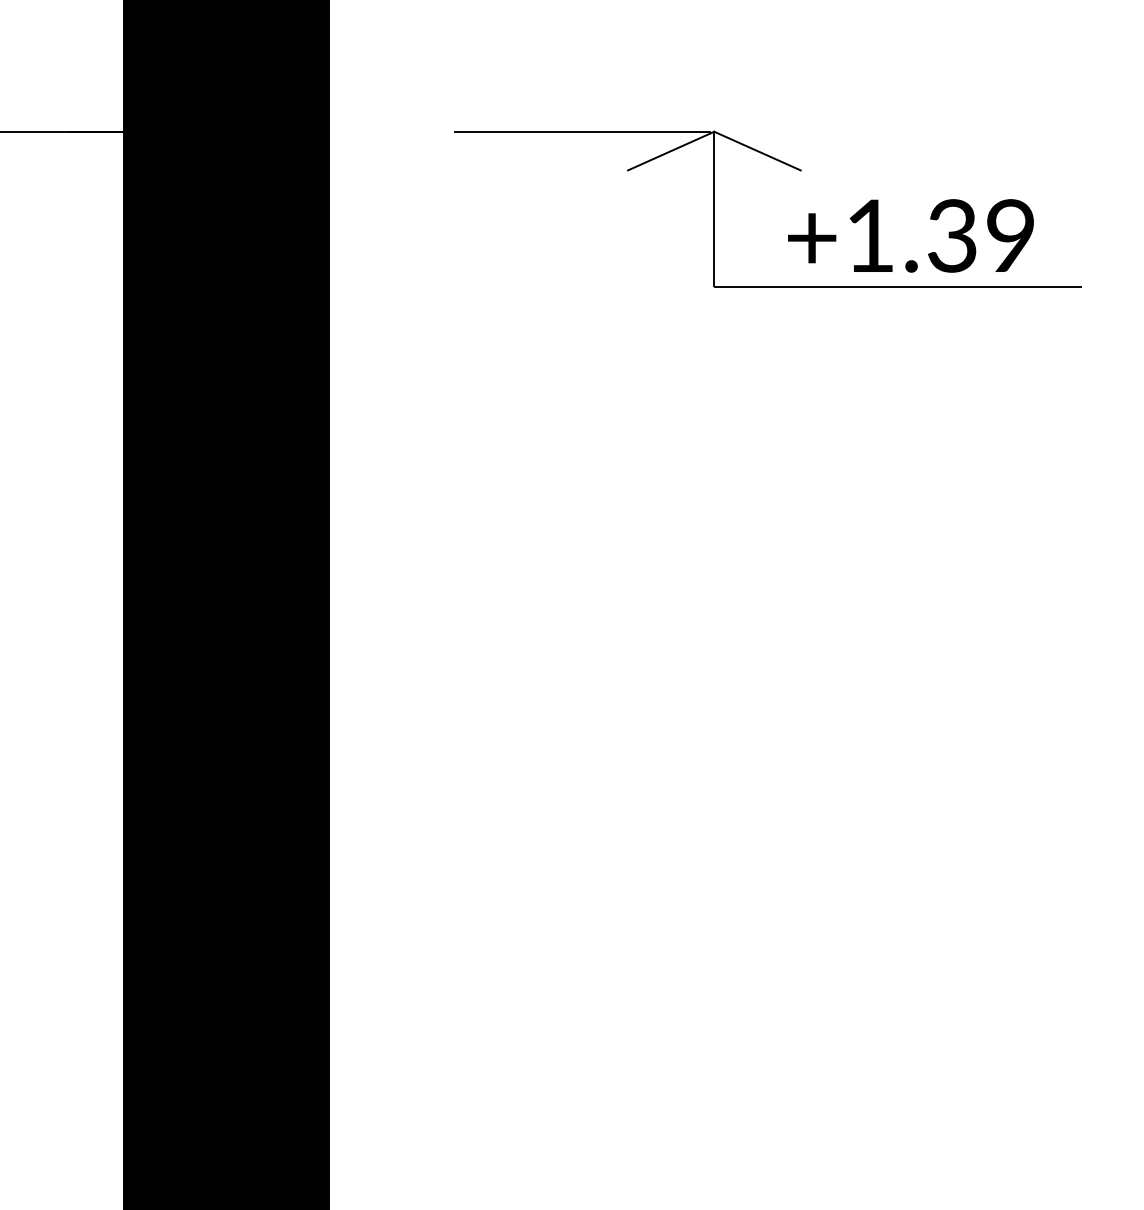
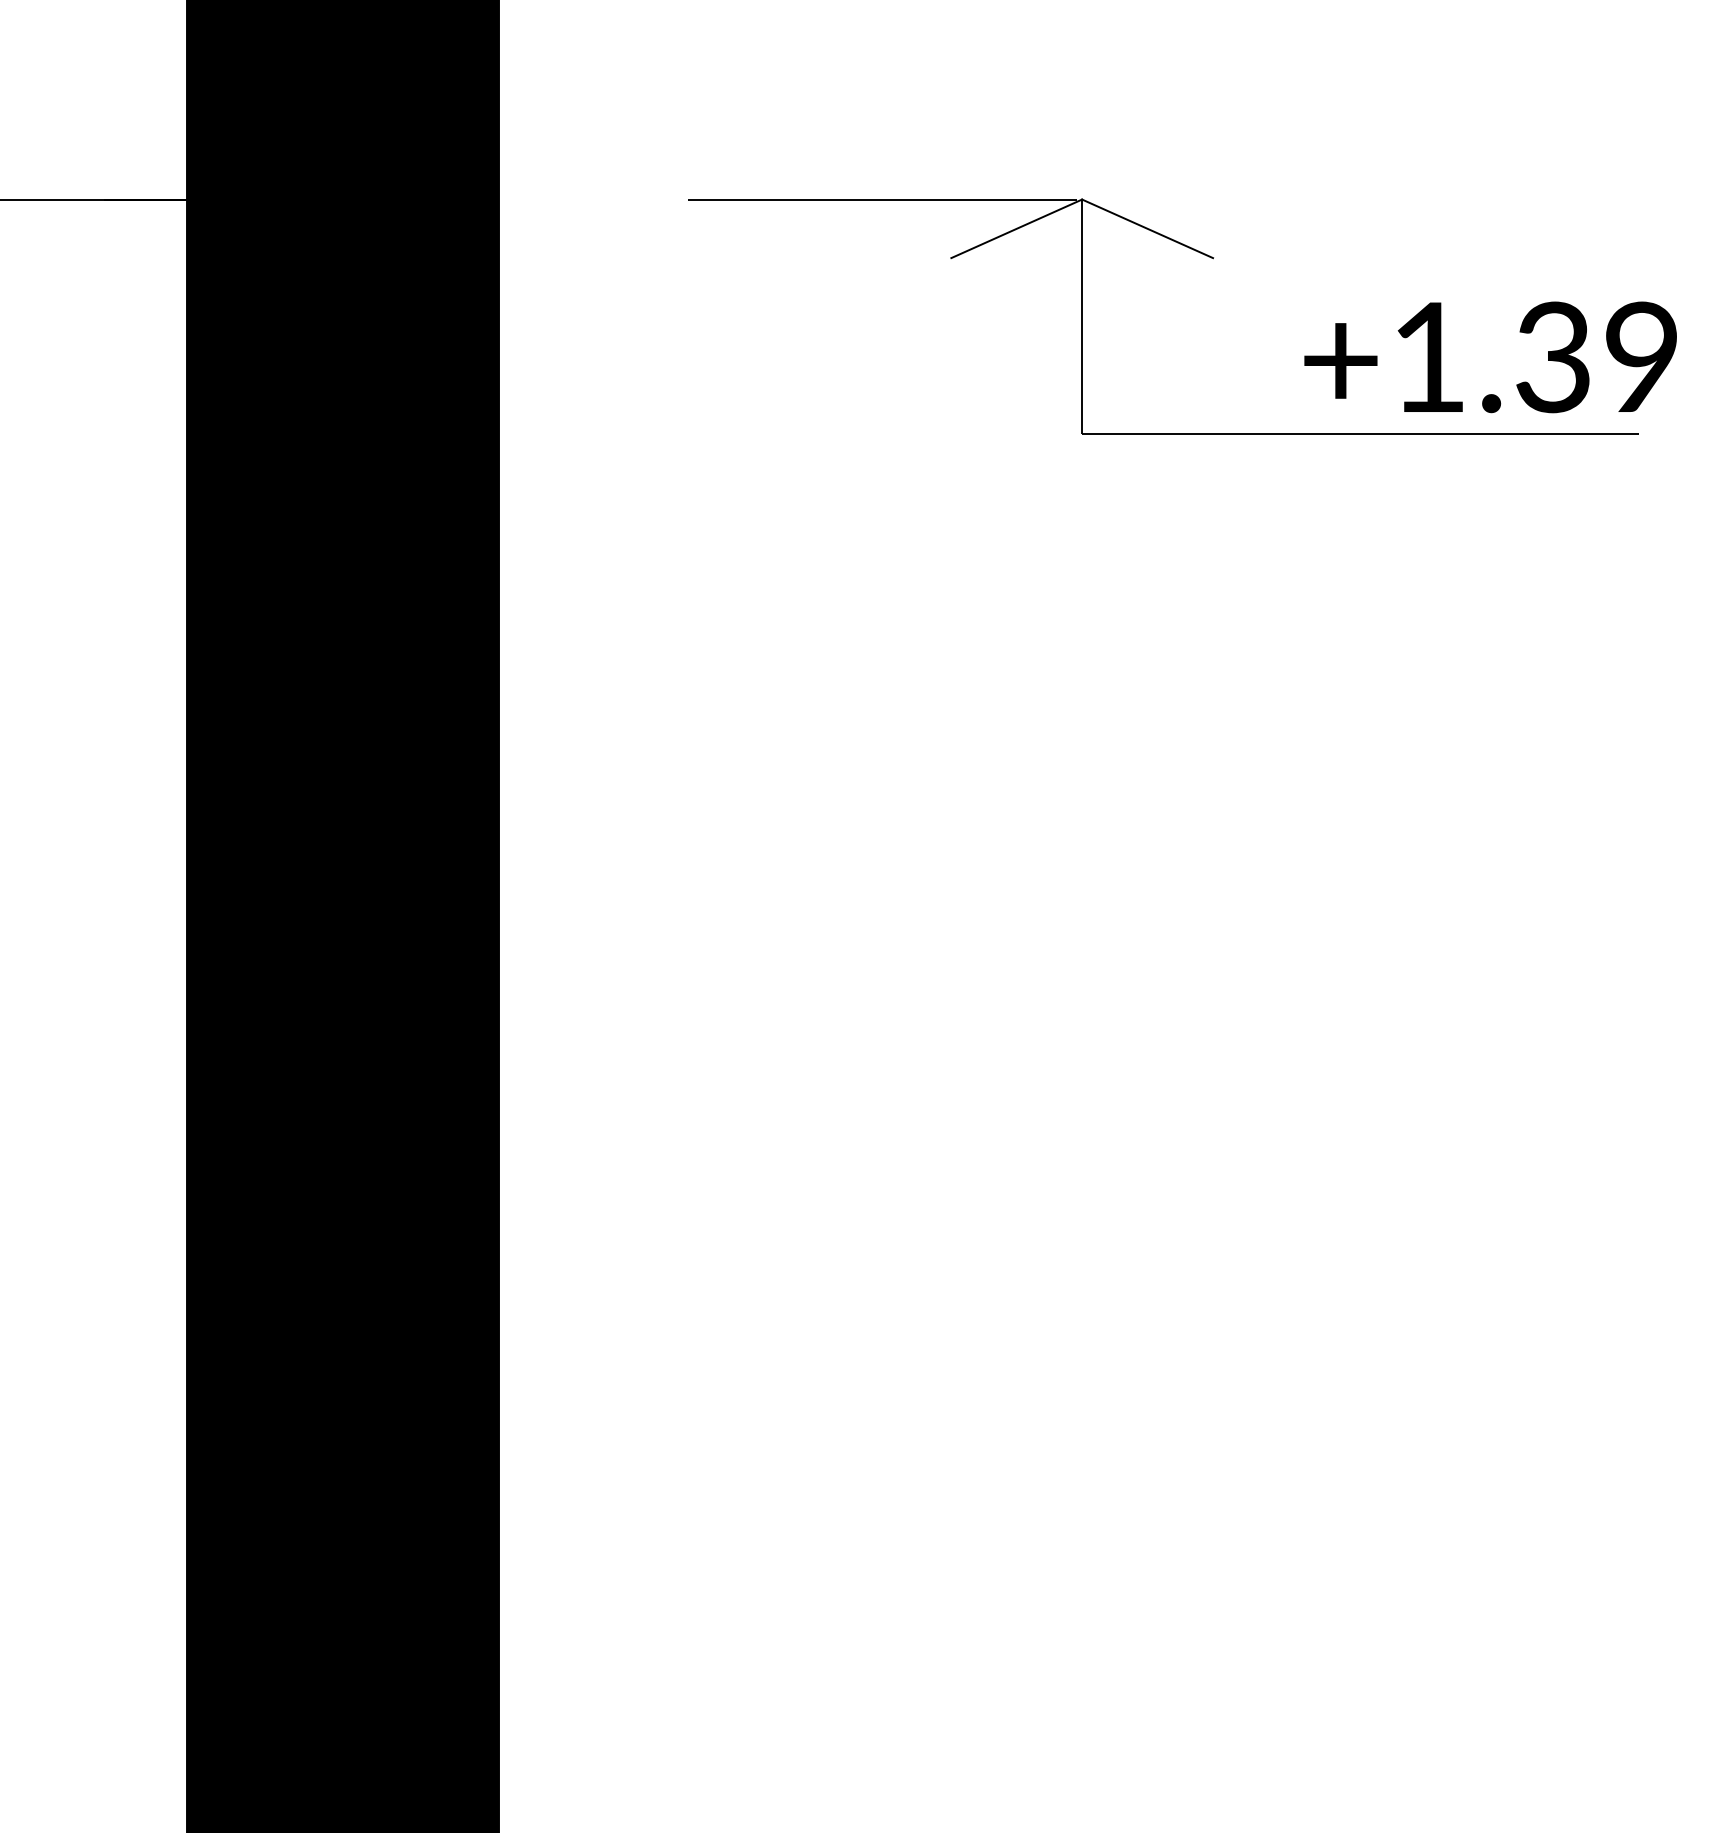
text: (910, 235) -> (1489, 356), moved

